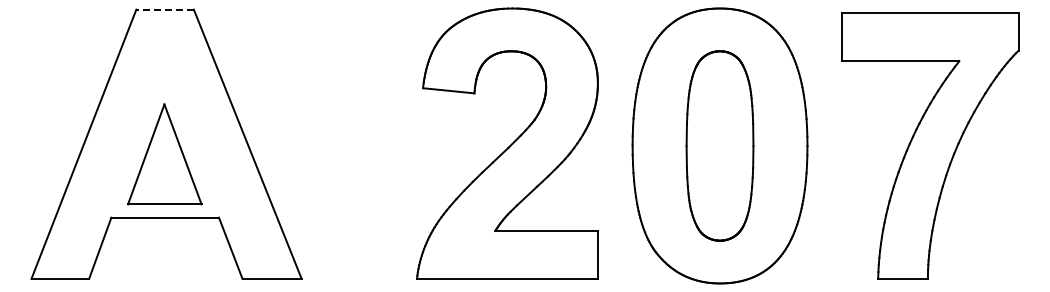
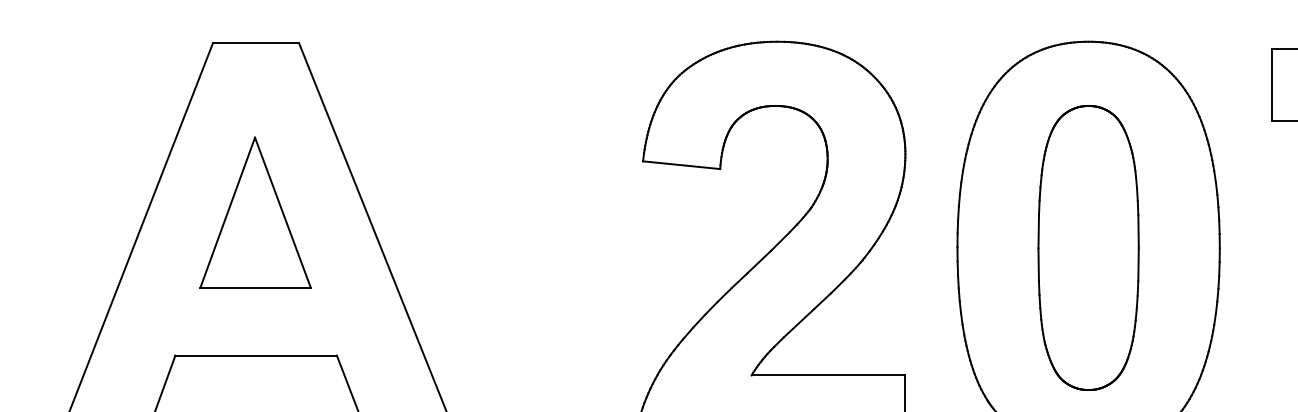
line: (165, 9) -> (256, 43), dashed -> solid
part: (164, 154) -> (255, 212), moved

